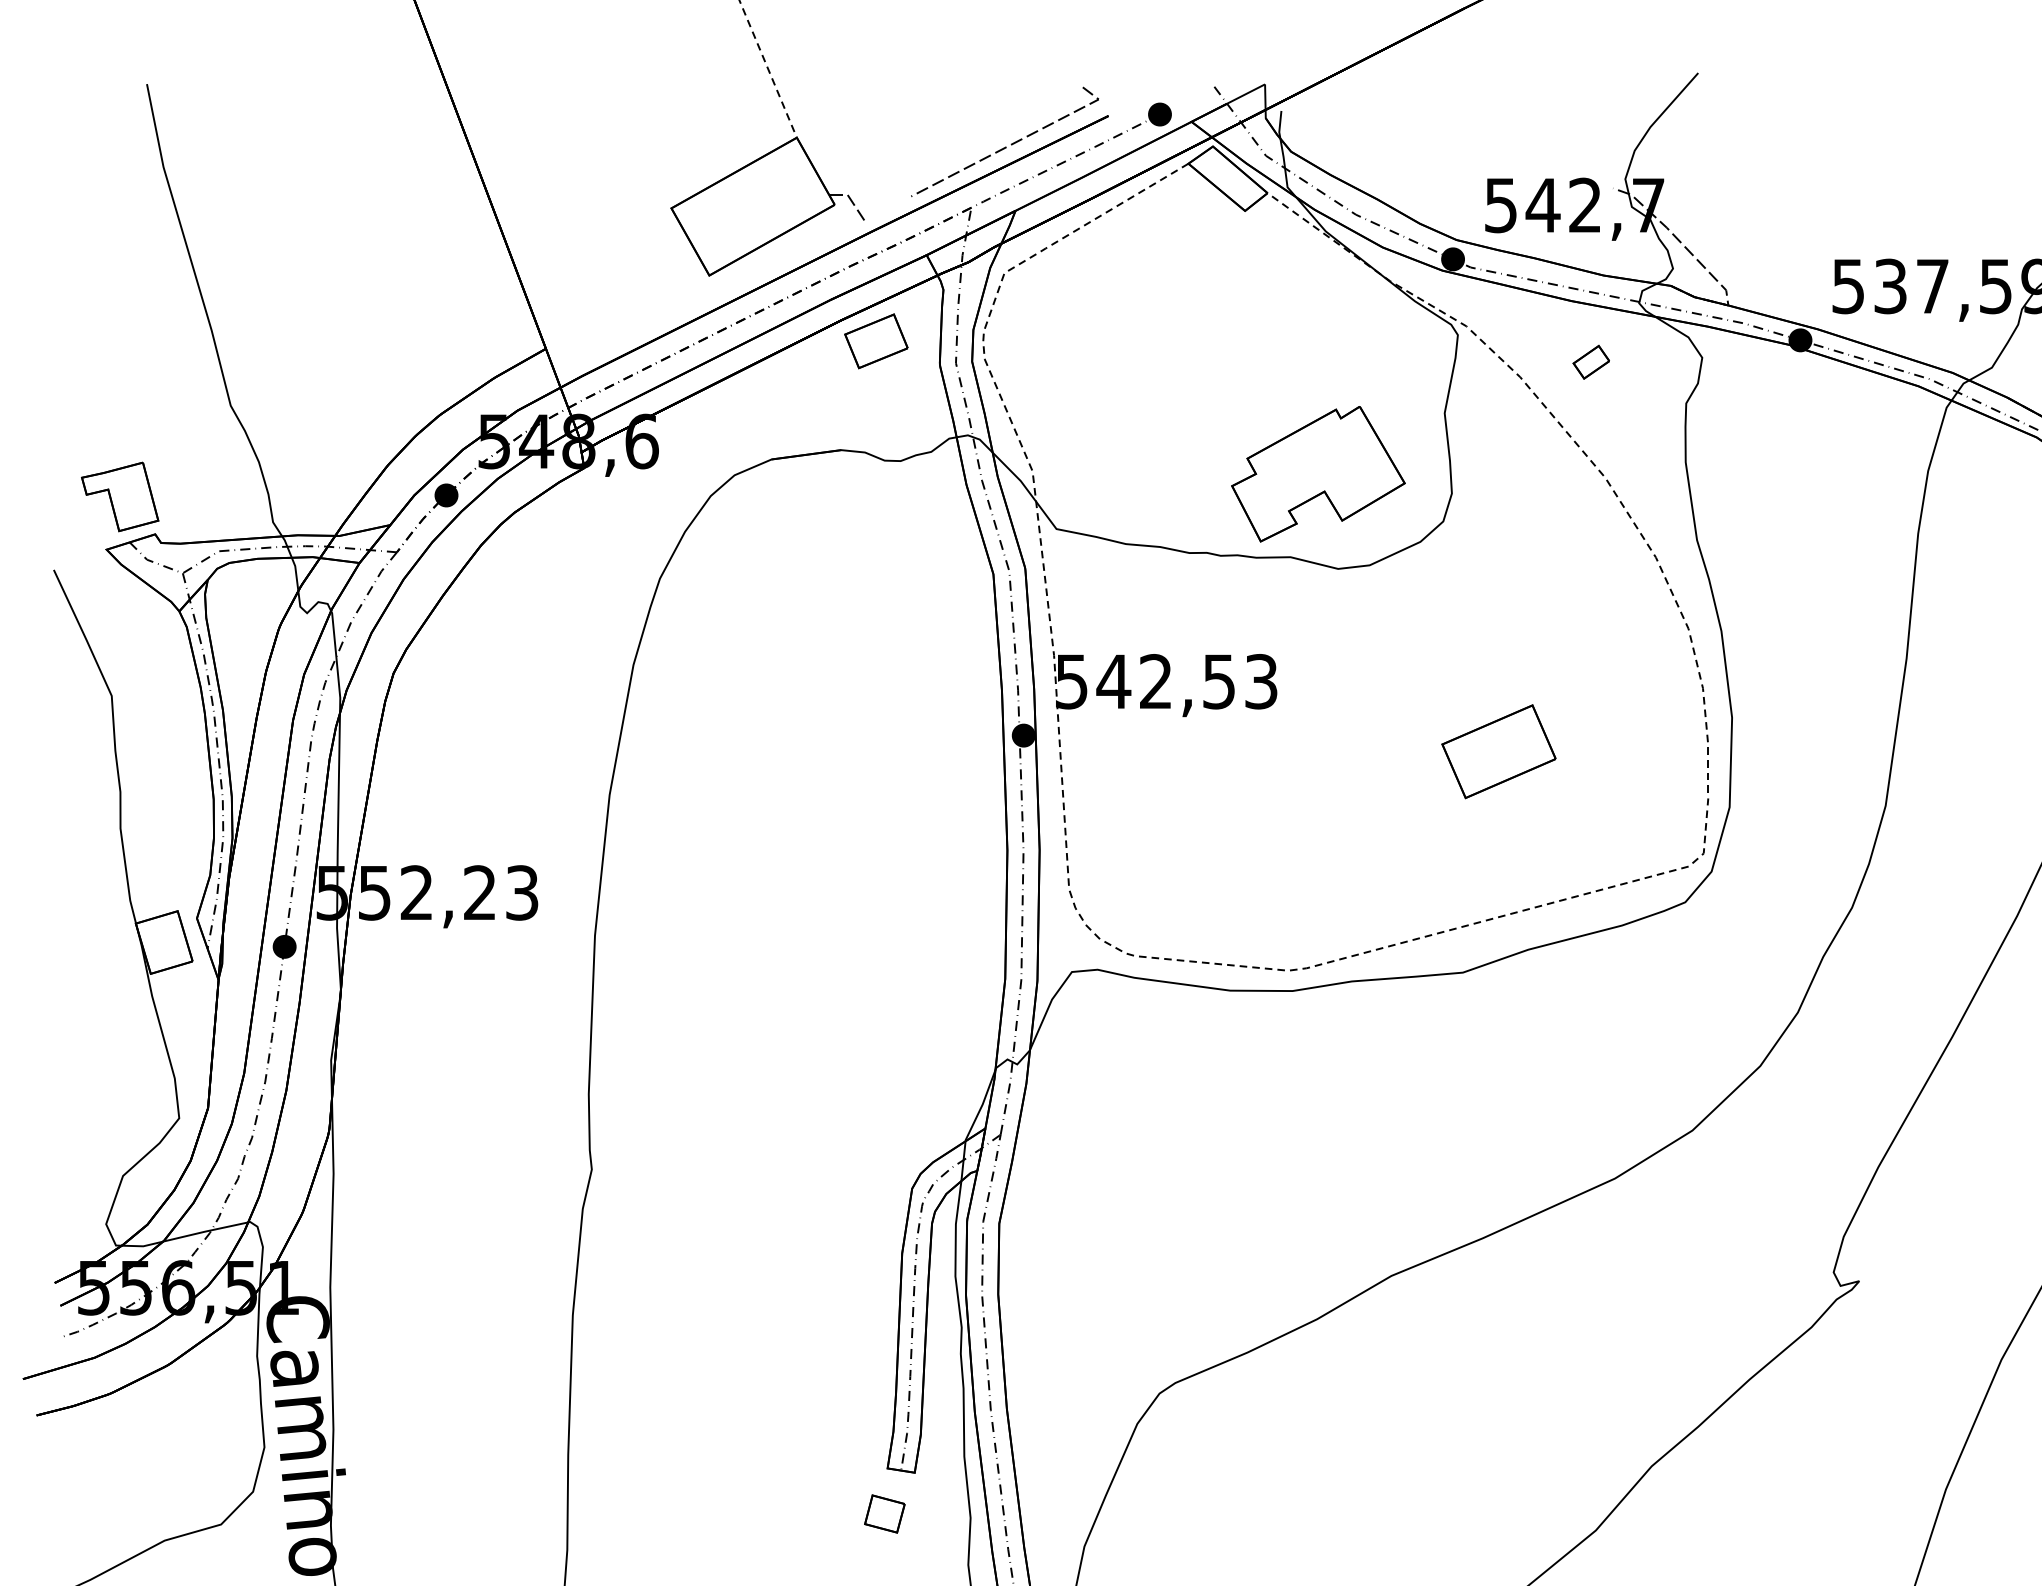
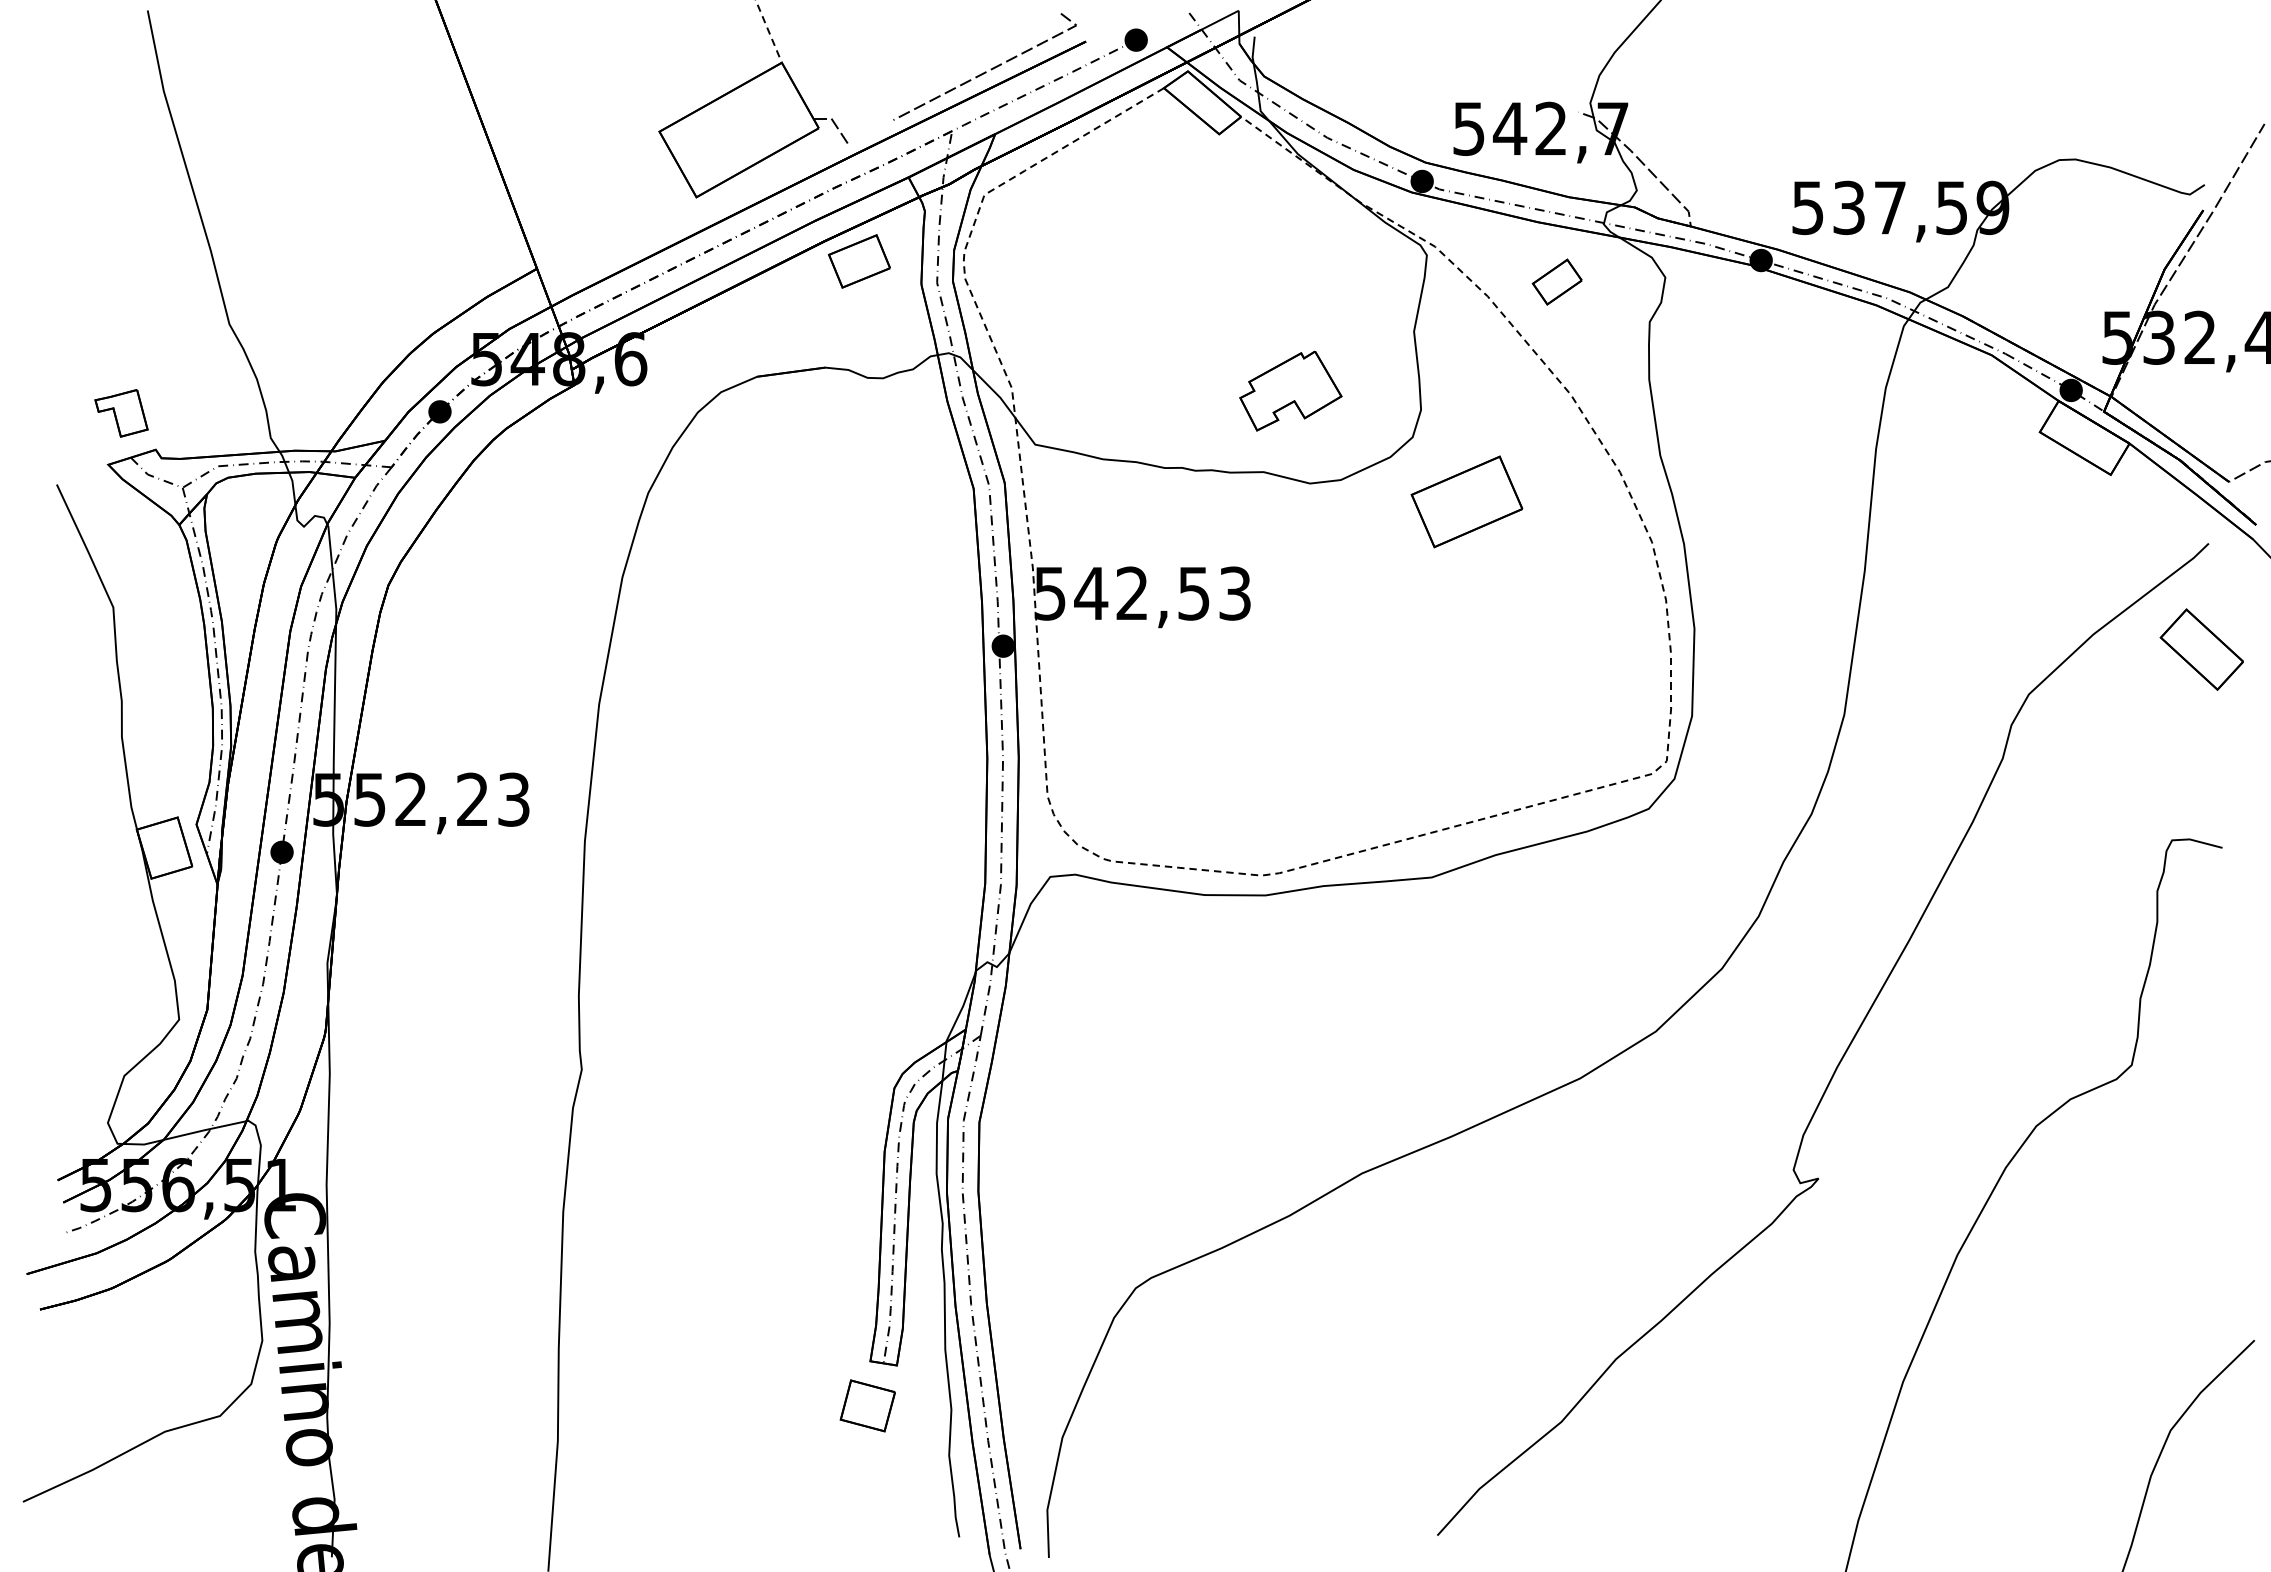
part: (1590, 361) -> (1556, 281), size x1.4
part: (1318, 473) -> (1290, 390), size x0.6
part: (120, 497) -> (121, 413), size x0.7
part: (1498, 751) -> (1466, 501), moved
part: (884, 1513) -> (867, 1405), size x1.4

